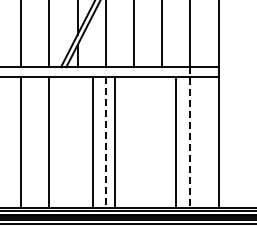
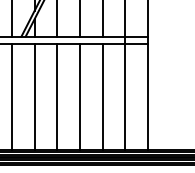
line: (190, 137) -> (125, 93), dashed -> solid
line: (92, 141) -> (34, 96), moved
line: (105, 142) -> (57, 97), dashed -> solid
line: (114, 142) -> (79, 97), moved
line: (176, 142) -> (103, 97), moved

